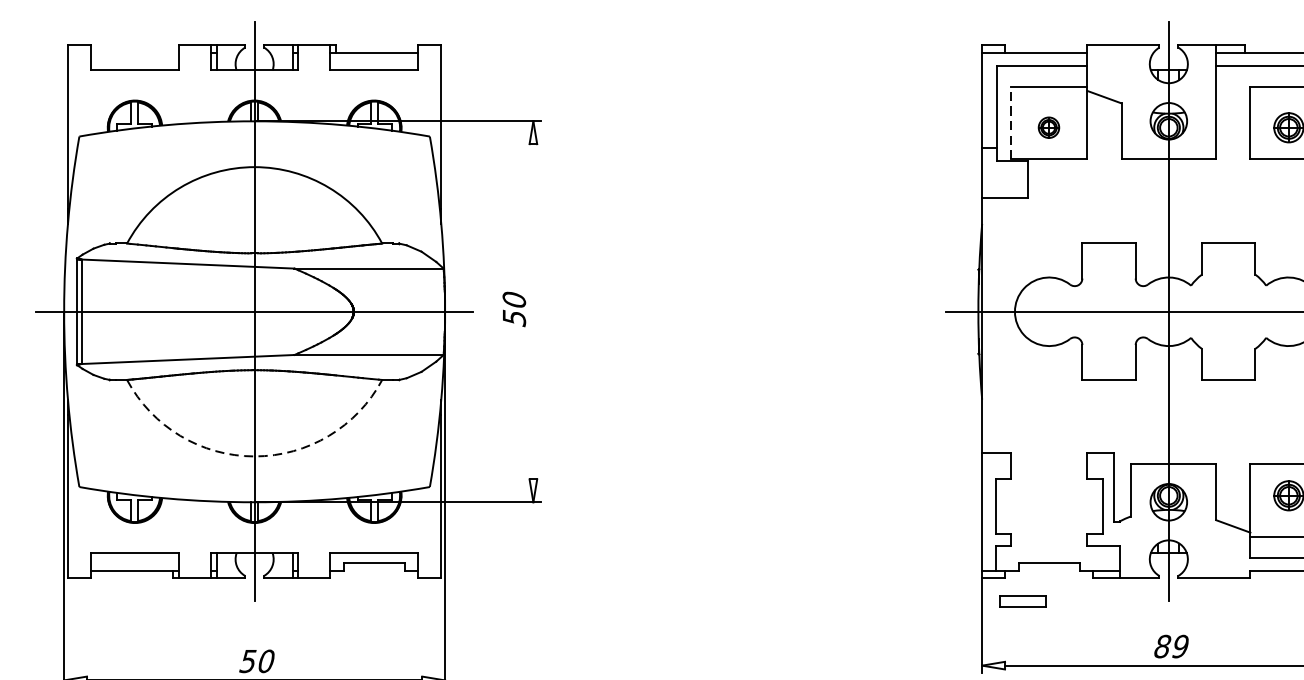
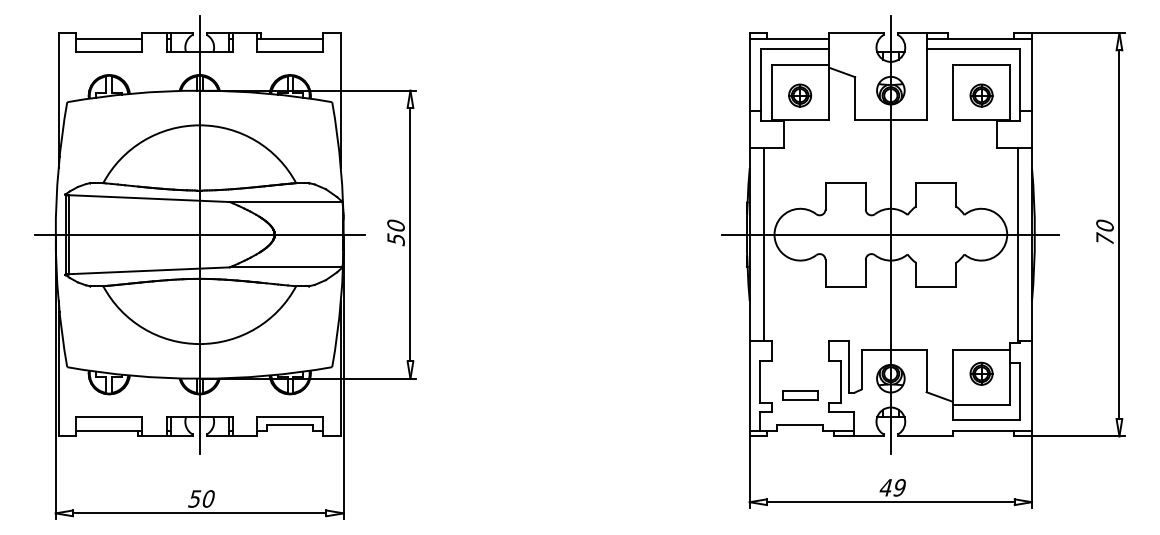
line: (135, 52) -> (109, 38), added
line: (1010, 122) -> (771, 91), dashed -> solid
part: (1049, 127) -> (800, 95), size x1.43
line: (533, 311) -> (410, 234), added
line: (1000, 324) -> (763, 244), added
arc: (254, 457) -> (199, 344), dashed -> solid
part: (1022, 601) -> (800, 395), moved
text: (1161, 646) -> (885, 487), 89 -> 49

